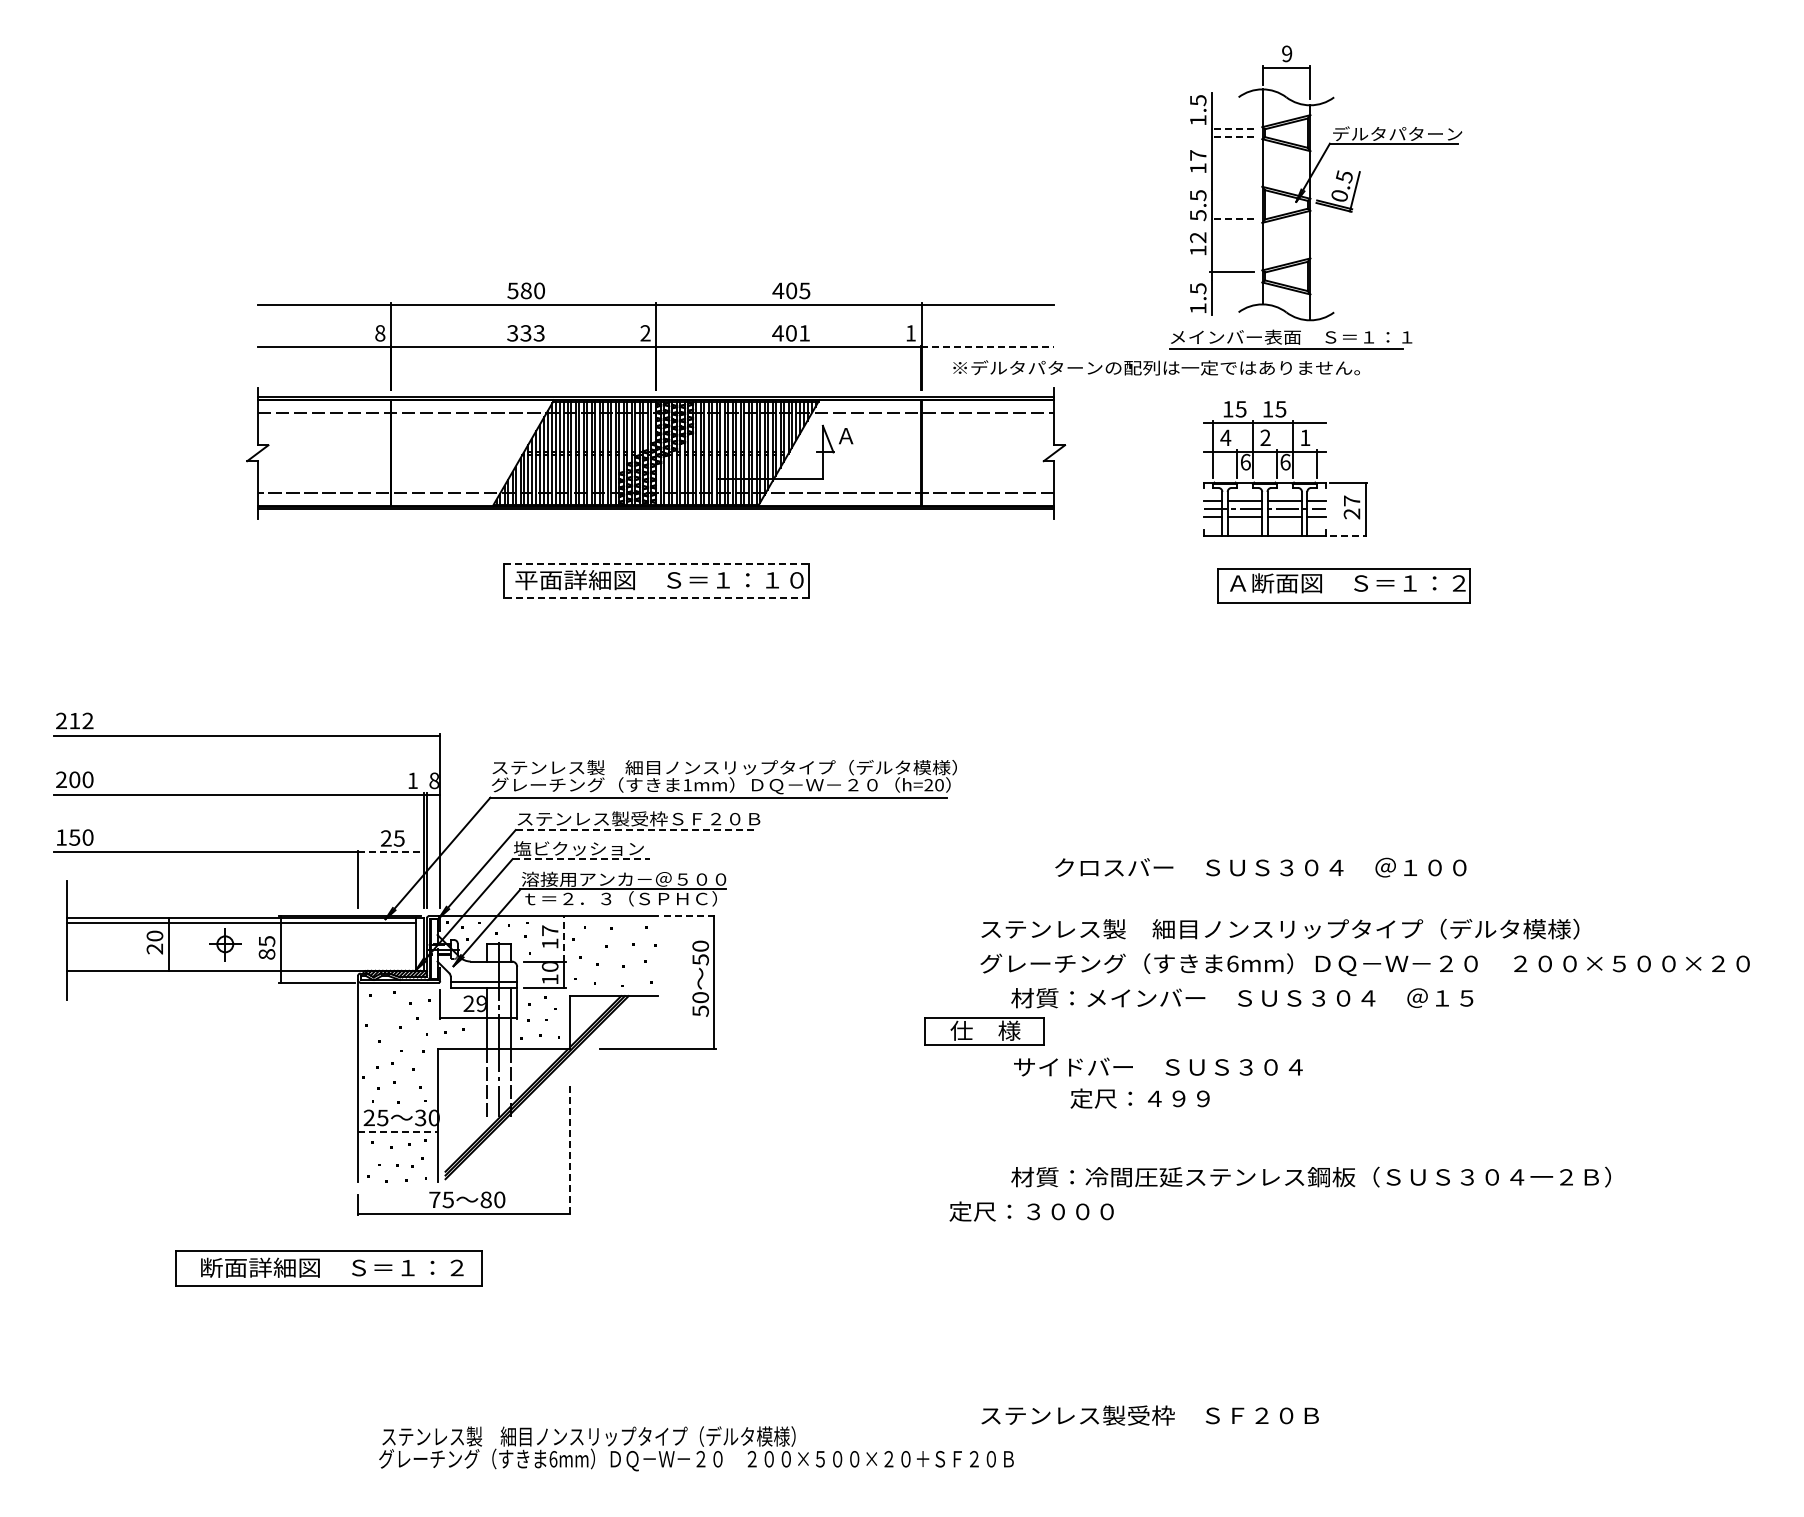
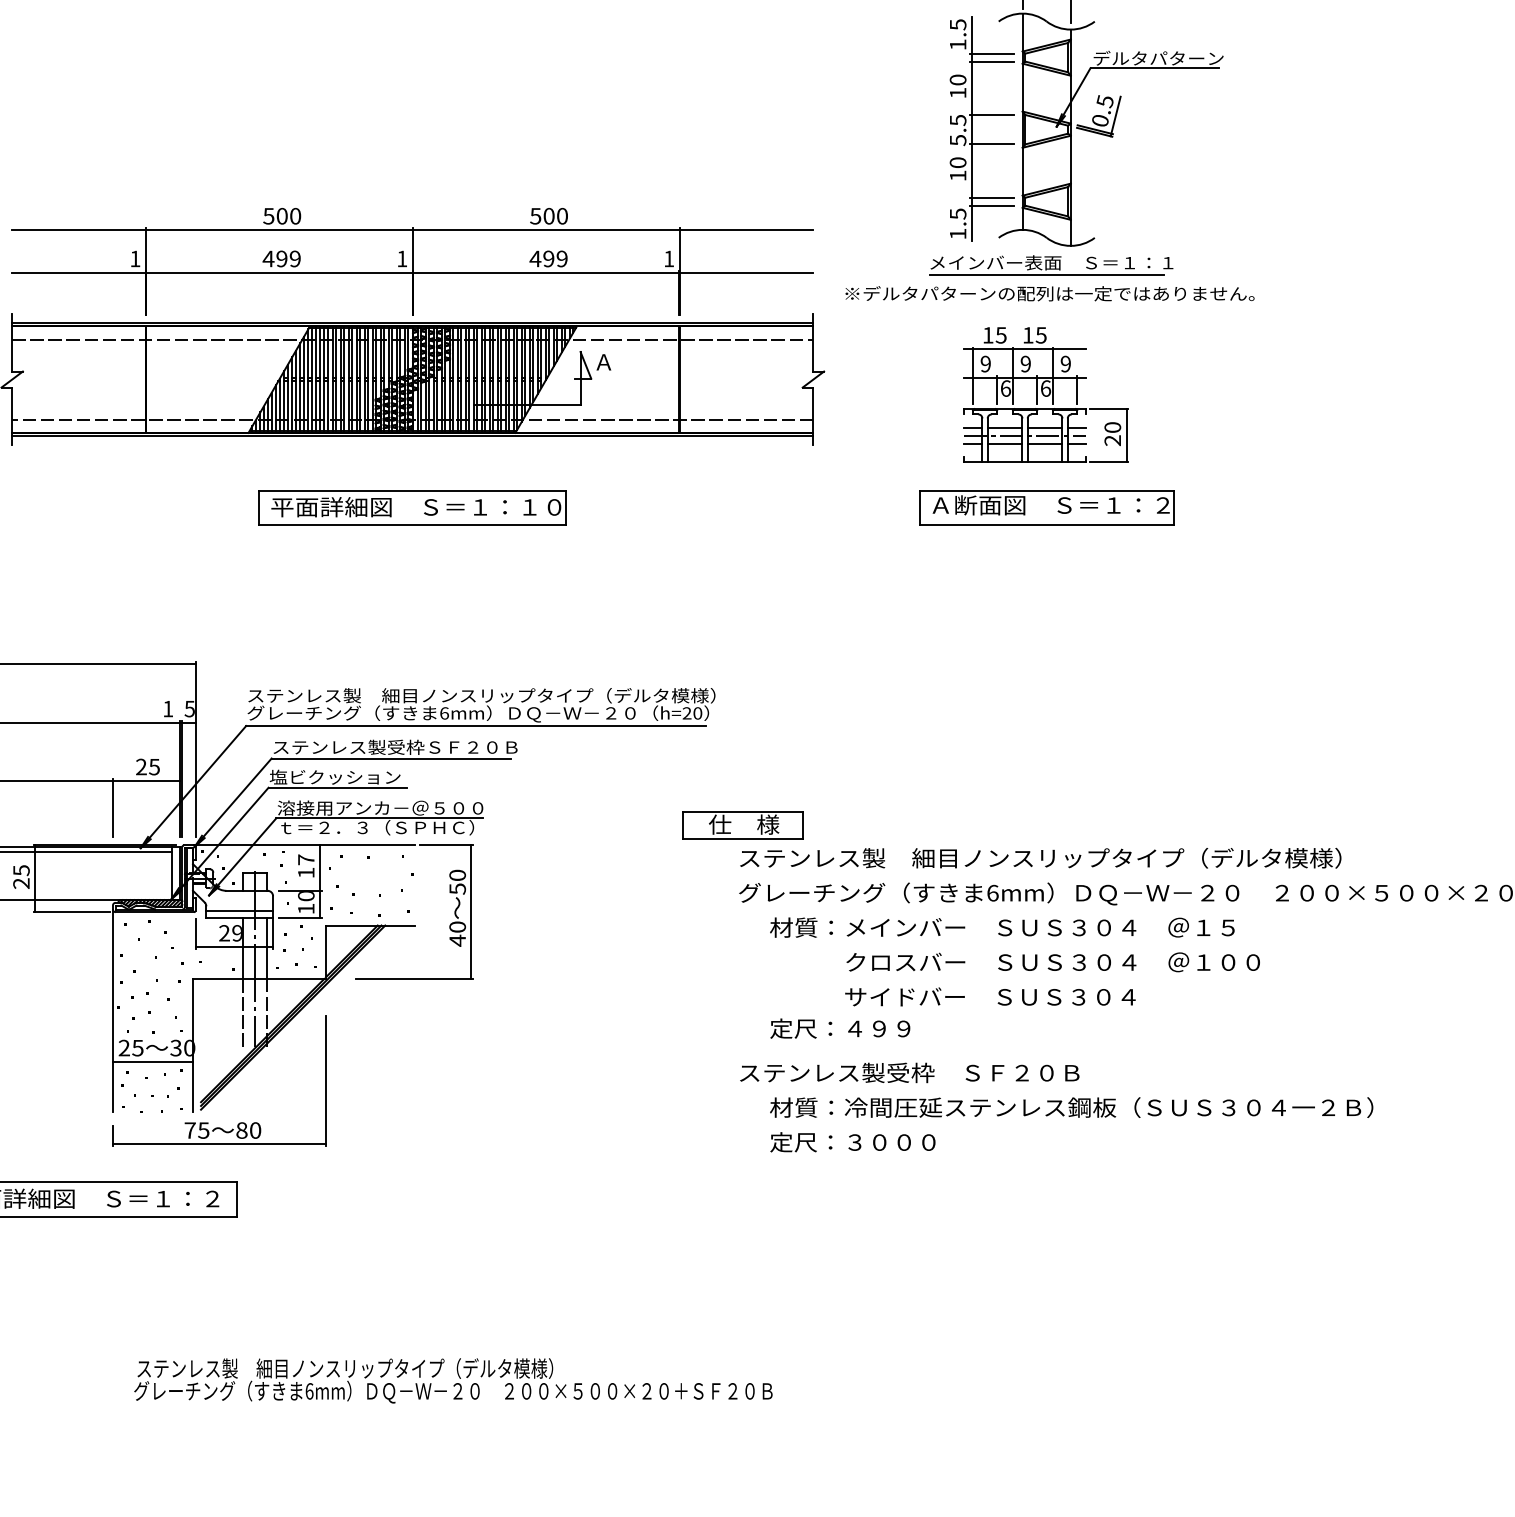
line: (1232, 129) -> (992, 53), dashed -> solid
line: (1232, 137) -> (992, 61), dashed -> solid
text: (1198, 155) -> (958, 80), 17 -> 10
line: (1232, 190) -> (992, 115), added
line: (1232, 219) -> (992, 144), dashed -> solid
text: (1198, 237) -> (958, 162), 12 -> 10
line: (1232, 280) -> (992, 205), added
text: (525, 290) -> (281, 215), 580 -> 500
text: (791, 290) -> (548, 215), 405 -> 500
text: (380, 333) -> (135, 259), 8 -> 1
text: (525, 333) -> (281, 259), 333 -> 499
text: (645, 333) -> (402, 259), 2 -> 1
text: (797, 333) -> (555, 259), 401 -> 499
line: (987, 347) -> (746, 273), dashed -> solid
text: (1156, 367) -> (1049, 293), moved
text: (1225, 437) -> (985, 363), 4 -> 9
text: (1265, 437) -> (1025, 363), 2 -> 9
text: (1305, 437) -> (1065, 363), 1 -> 9
text: (1351, 500) -> (1112, 427), 27 -> 20
line: (1348, 535) -> (1109, 462), dashed -> solid
line: (656, 563) -> (413, 490), dashed -> solid
part: (1343, 585) -> (1046, 507), moved
line: (656, 598) -> (413, 525), dashed -> solid
text: (433, 780) -> (188, 708), 8 -> 5
text: (687, 785) -> (444, 713), 1mm -> 6mm
line: (635, 830) -> (392, 759), dashed -> solid
line: (391, 852) -> (146, 781), dashed -> solid
line: (581, 859) -> (337, 788), dashed -> solid
text: (1260, 867) -> (1052, 962), moved
line: (690, 916) -> (447, 845), dashed -> solid
line: (563, 939) -> (319, 868), dashed -> solid
text: (266, 954) -> (20, 883), 85 -> 25
text: (700, 1011) -> (457, 941), 50 -> 40
part: (984, 1031) -> (743, 825), moved
text: (1158, 1066) -> (990, 996), moved
text: (1139, 1098) -> (839, 1028), moved
line: (397, 1131) -> (152, 1061), dashed -> solid
line: (570, 1150) -> (326, 1080), dashed -> solid
text: (1031, 1211) -> (852, 1142), moved
text: (1149, 1415) -> (909, 1072), moved

